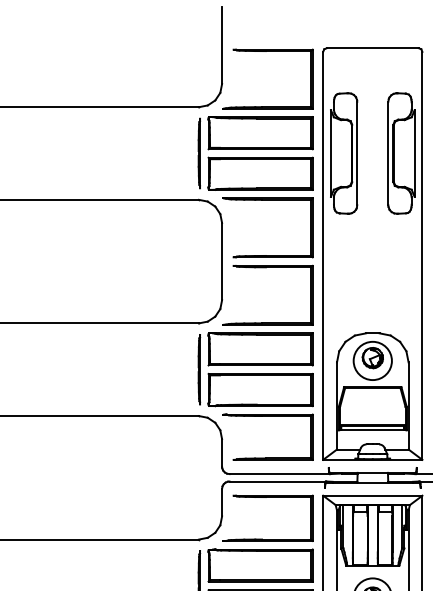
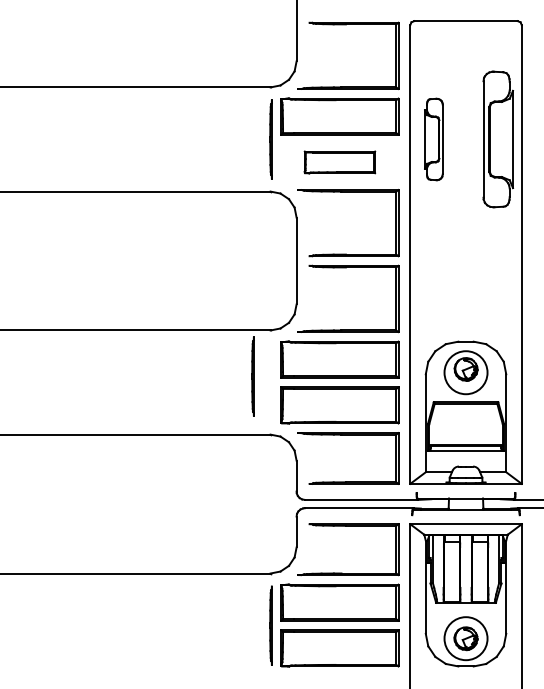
part: (343, 153) -> (433, 139), size x0.6
part: (260, 173) -> (339, 162), size x0.6
line: (198, 369) -> (252, 376), moved

